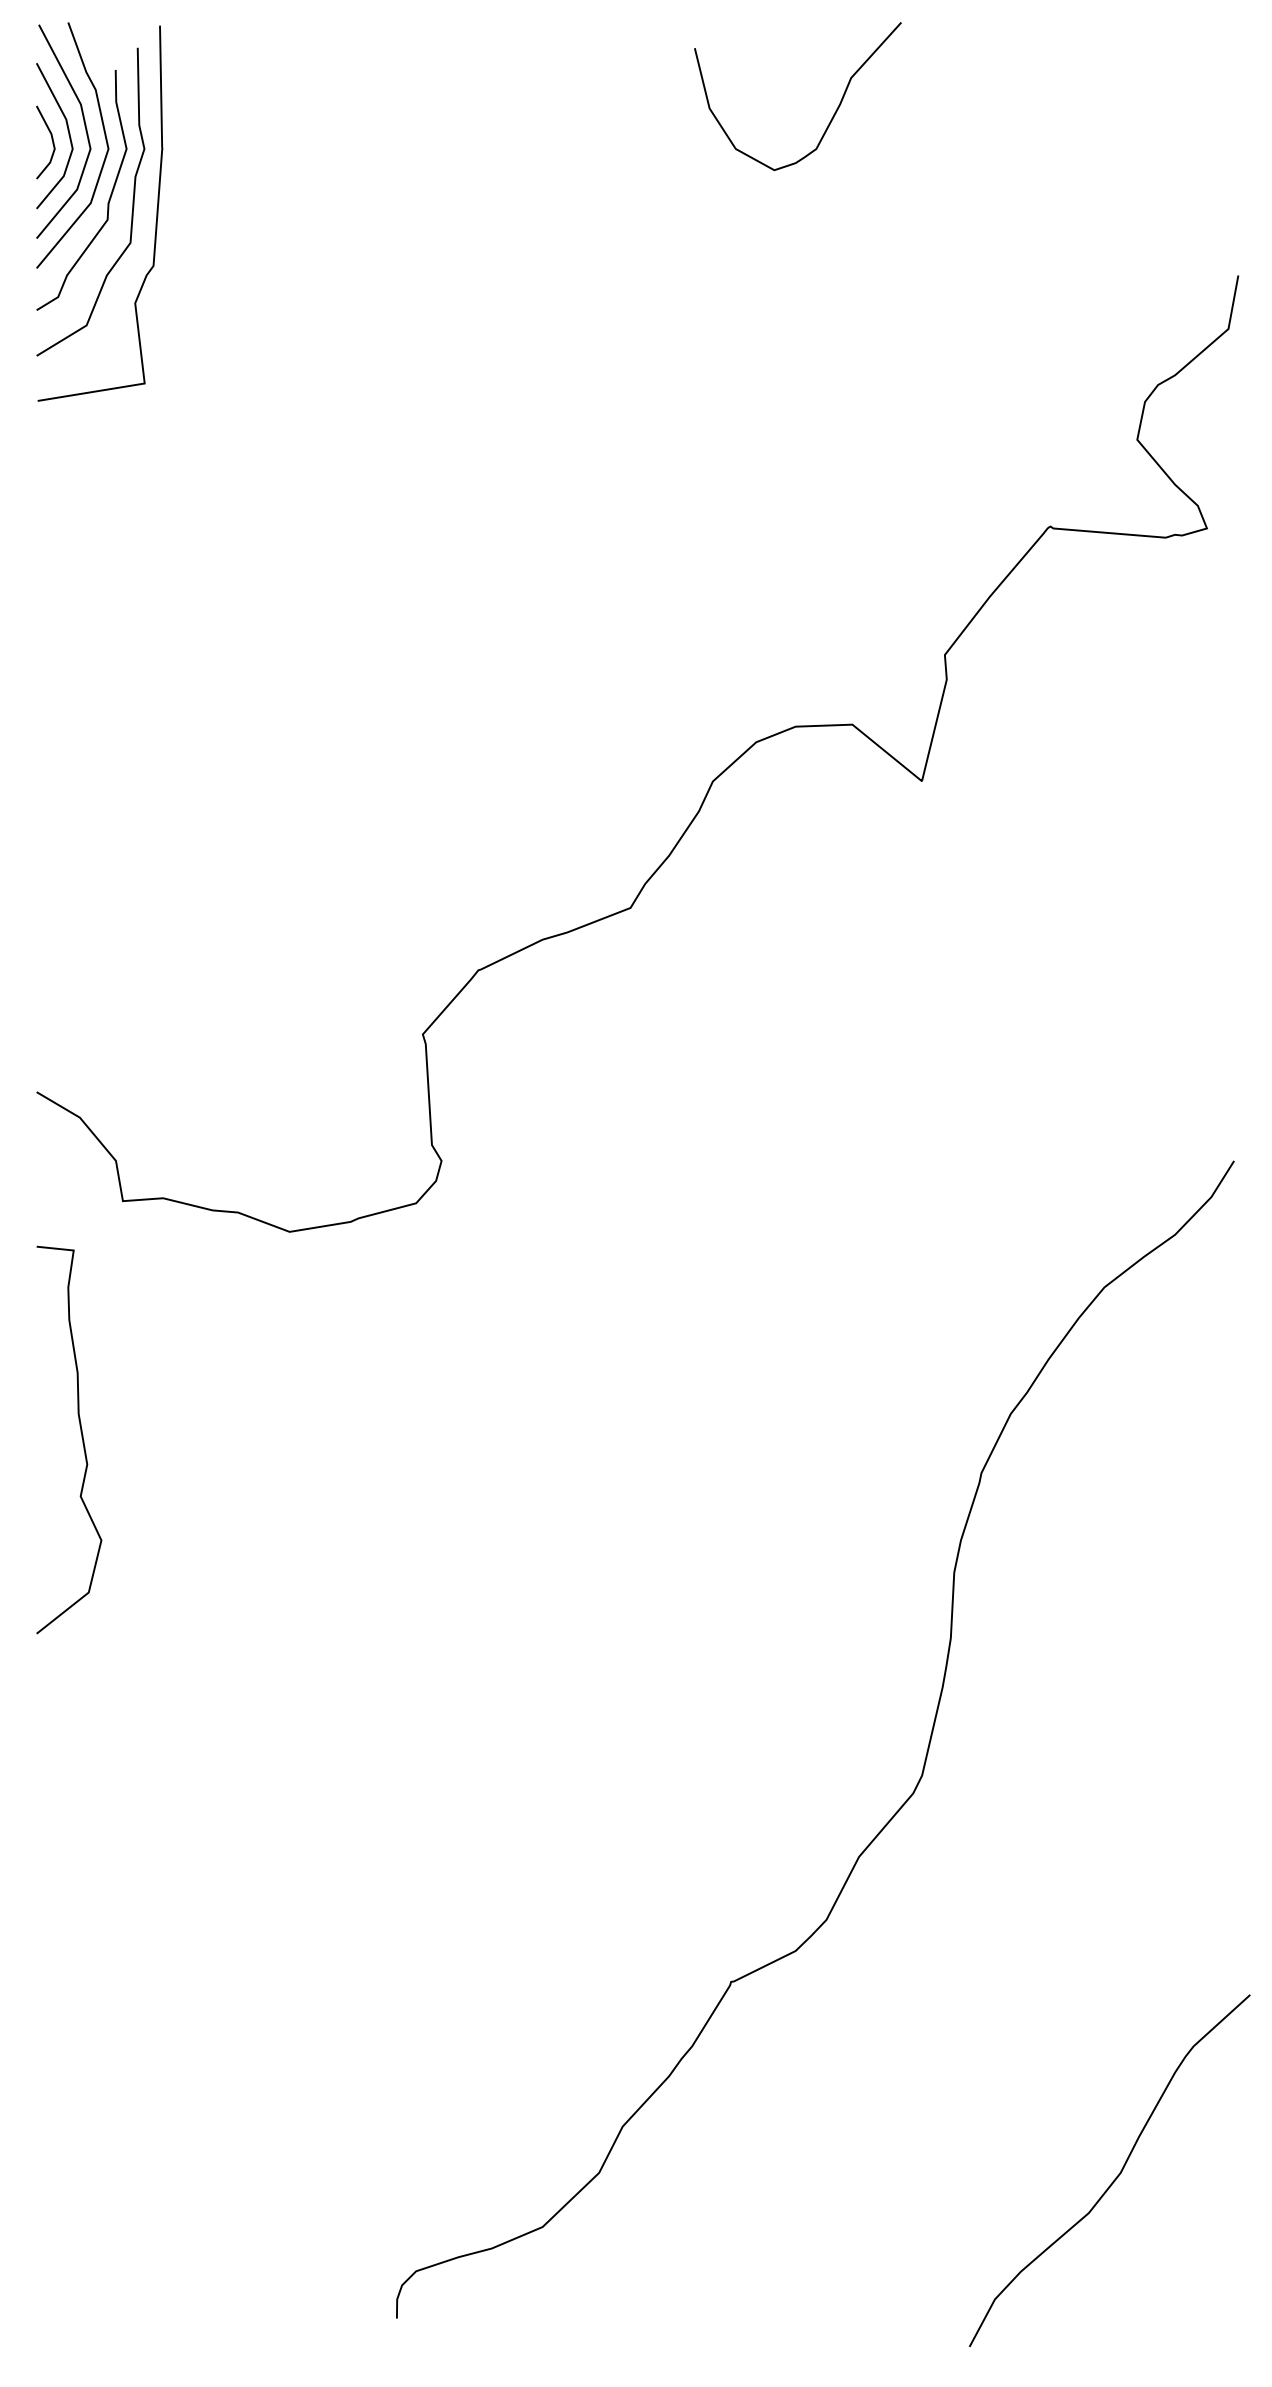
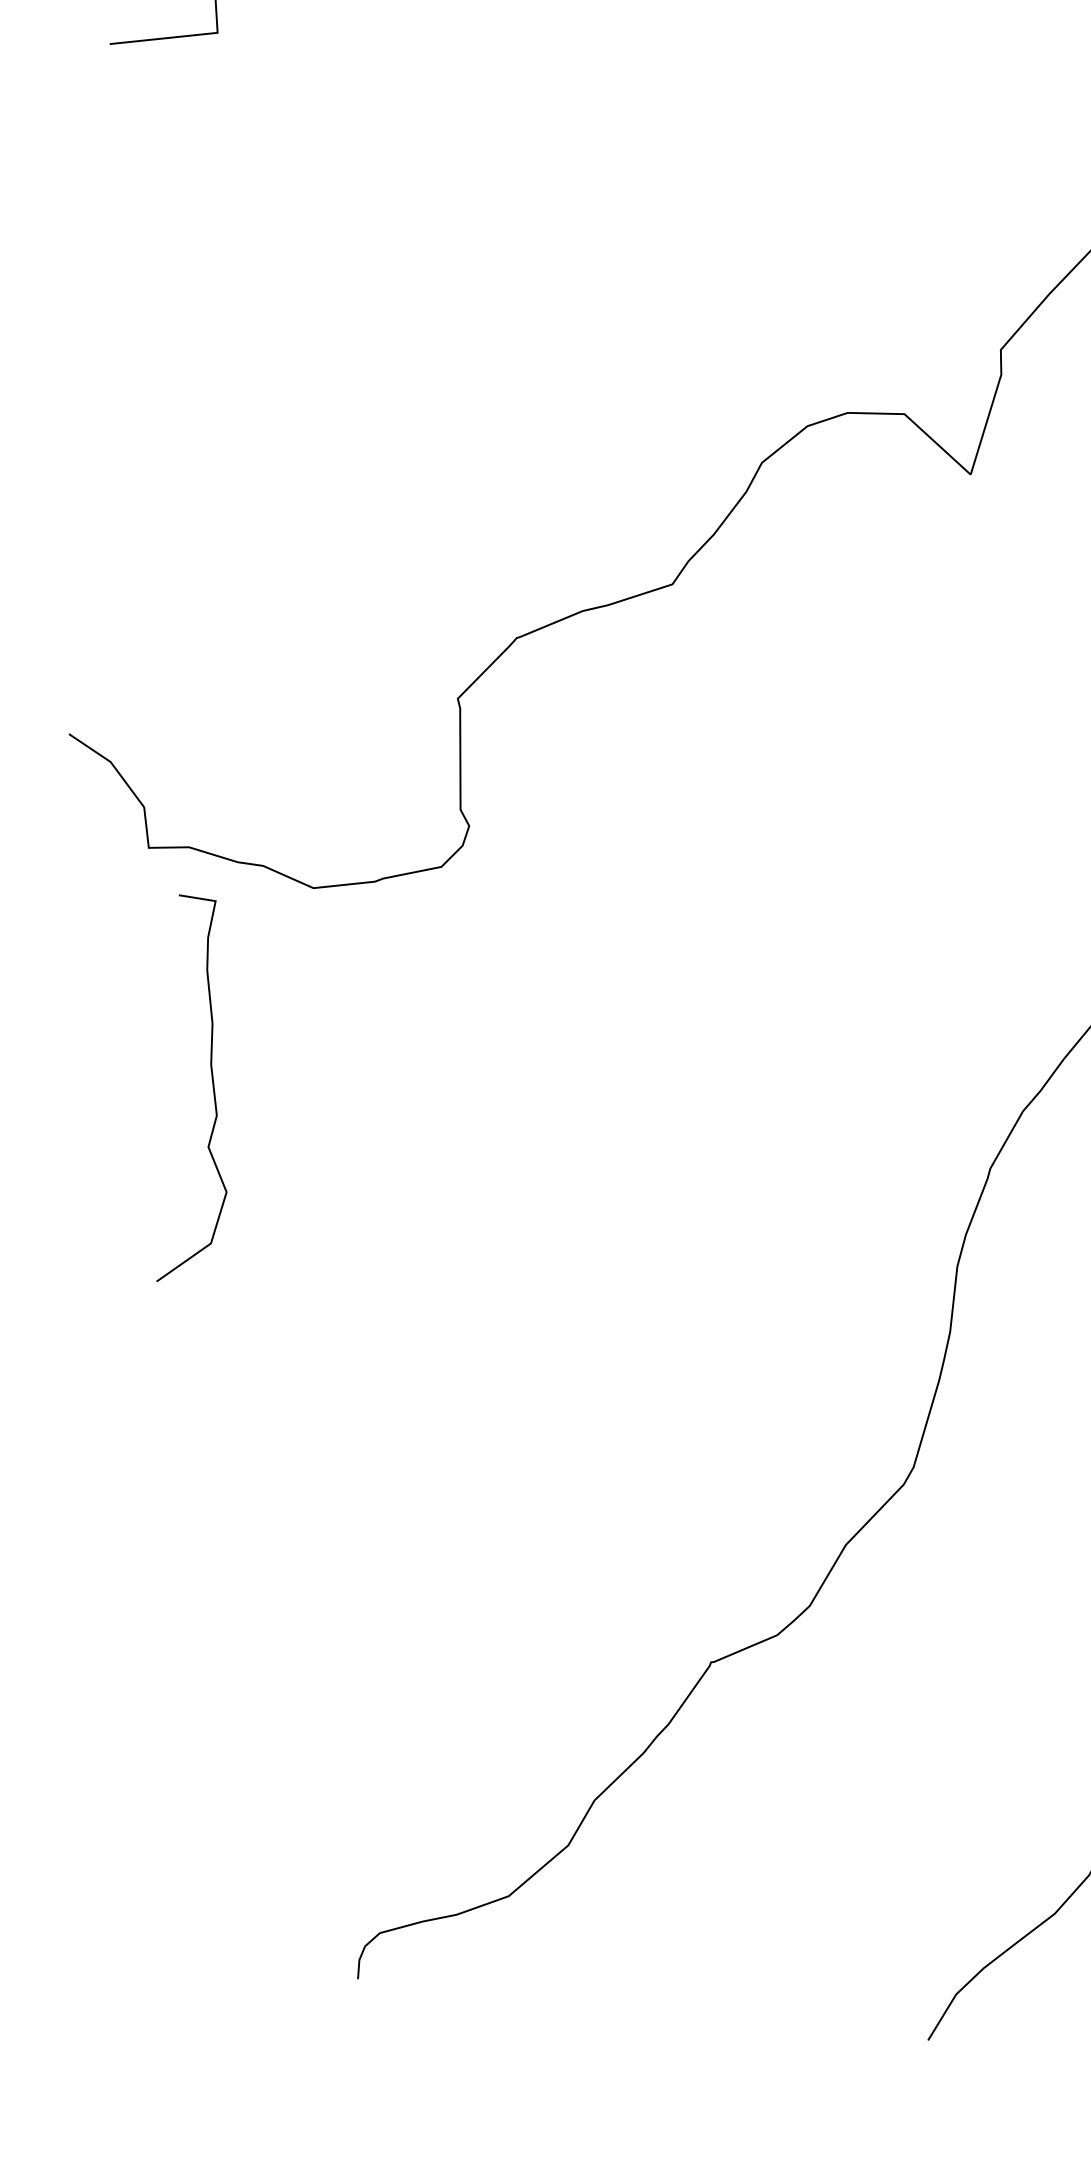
curve: (81, 1437) -> (212, 1088), moved

